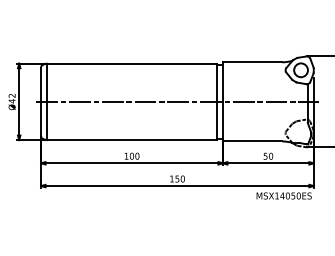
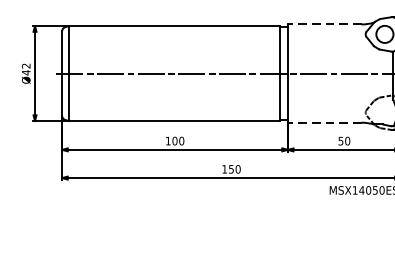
line: (252, 62) -> (324, 24), solid -> dashed
line: (252, 141) -> (324, 122), solid -> dashed

